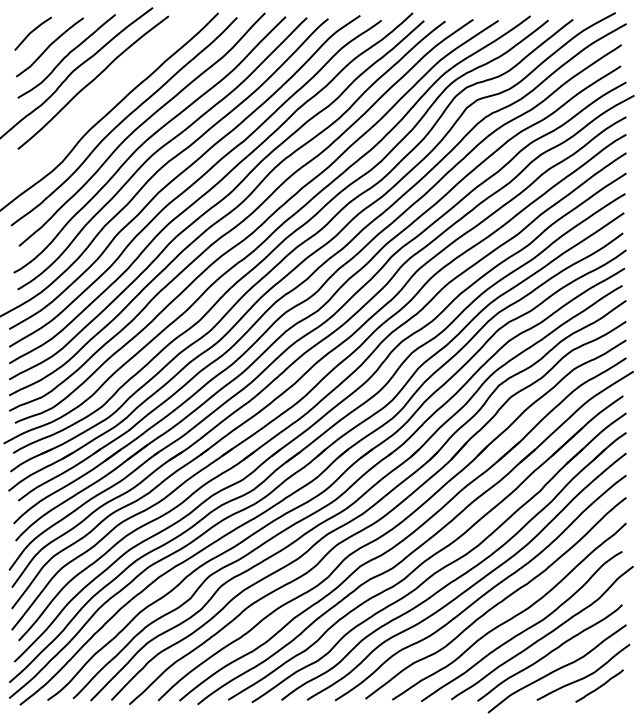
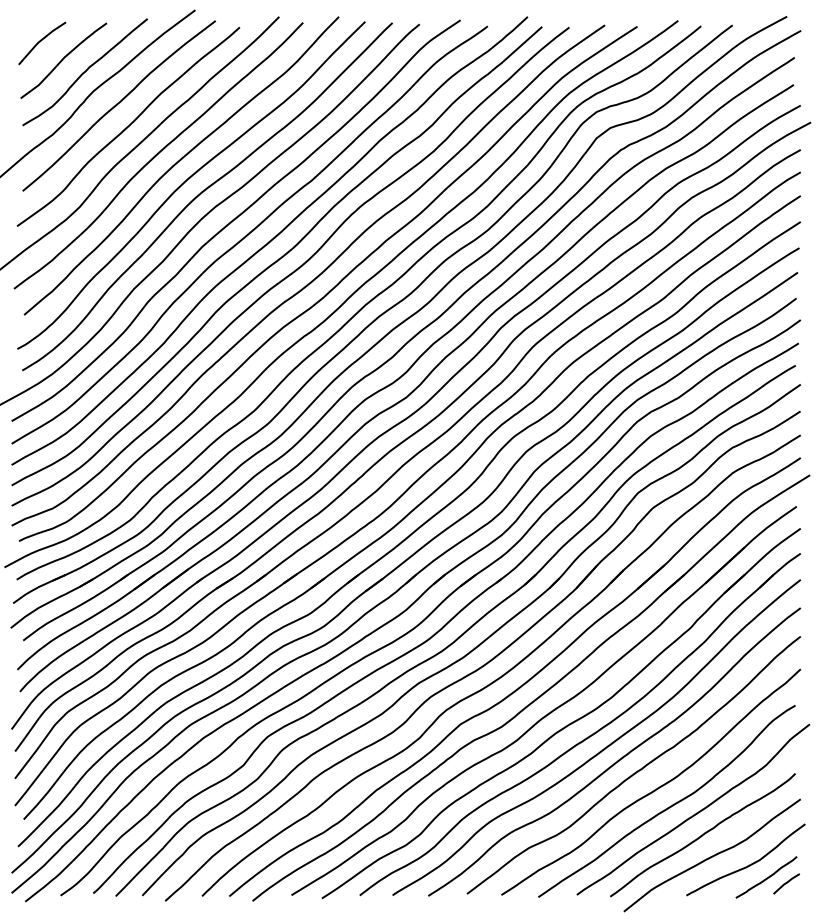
curve: (100, 98) -> (128, 126), added
line: (615, 690) -> (786, 883), added

